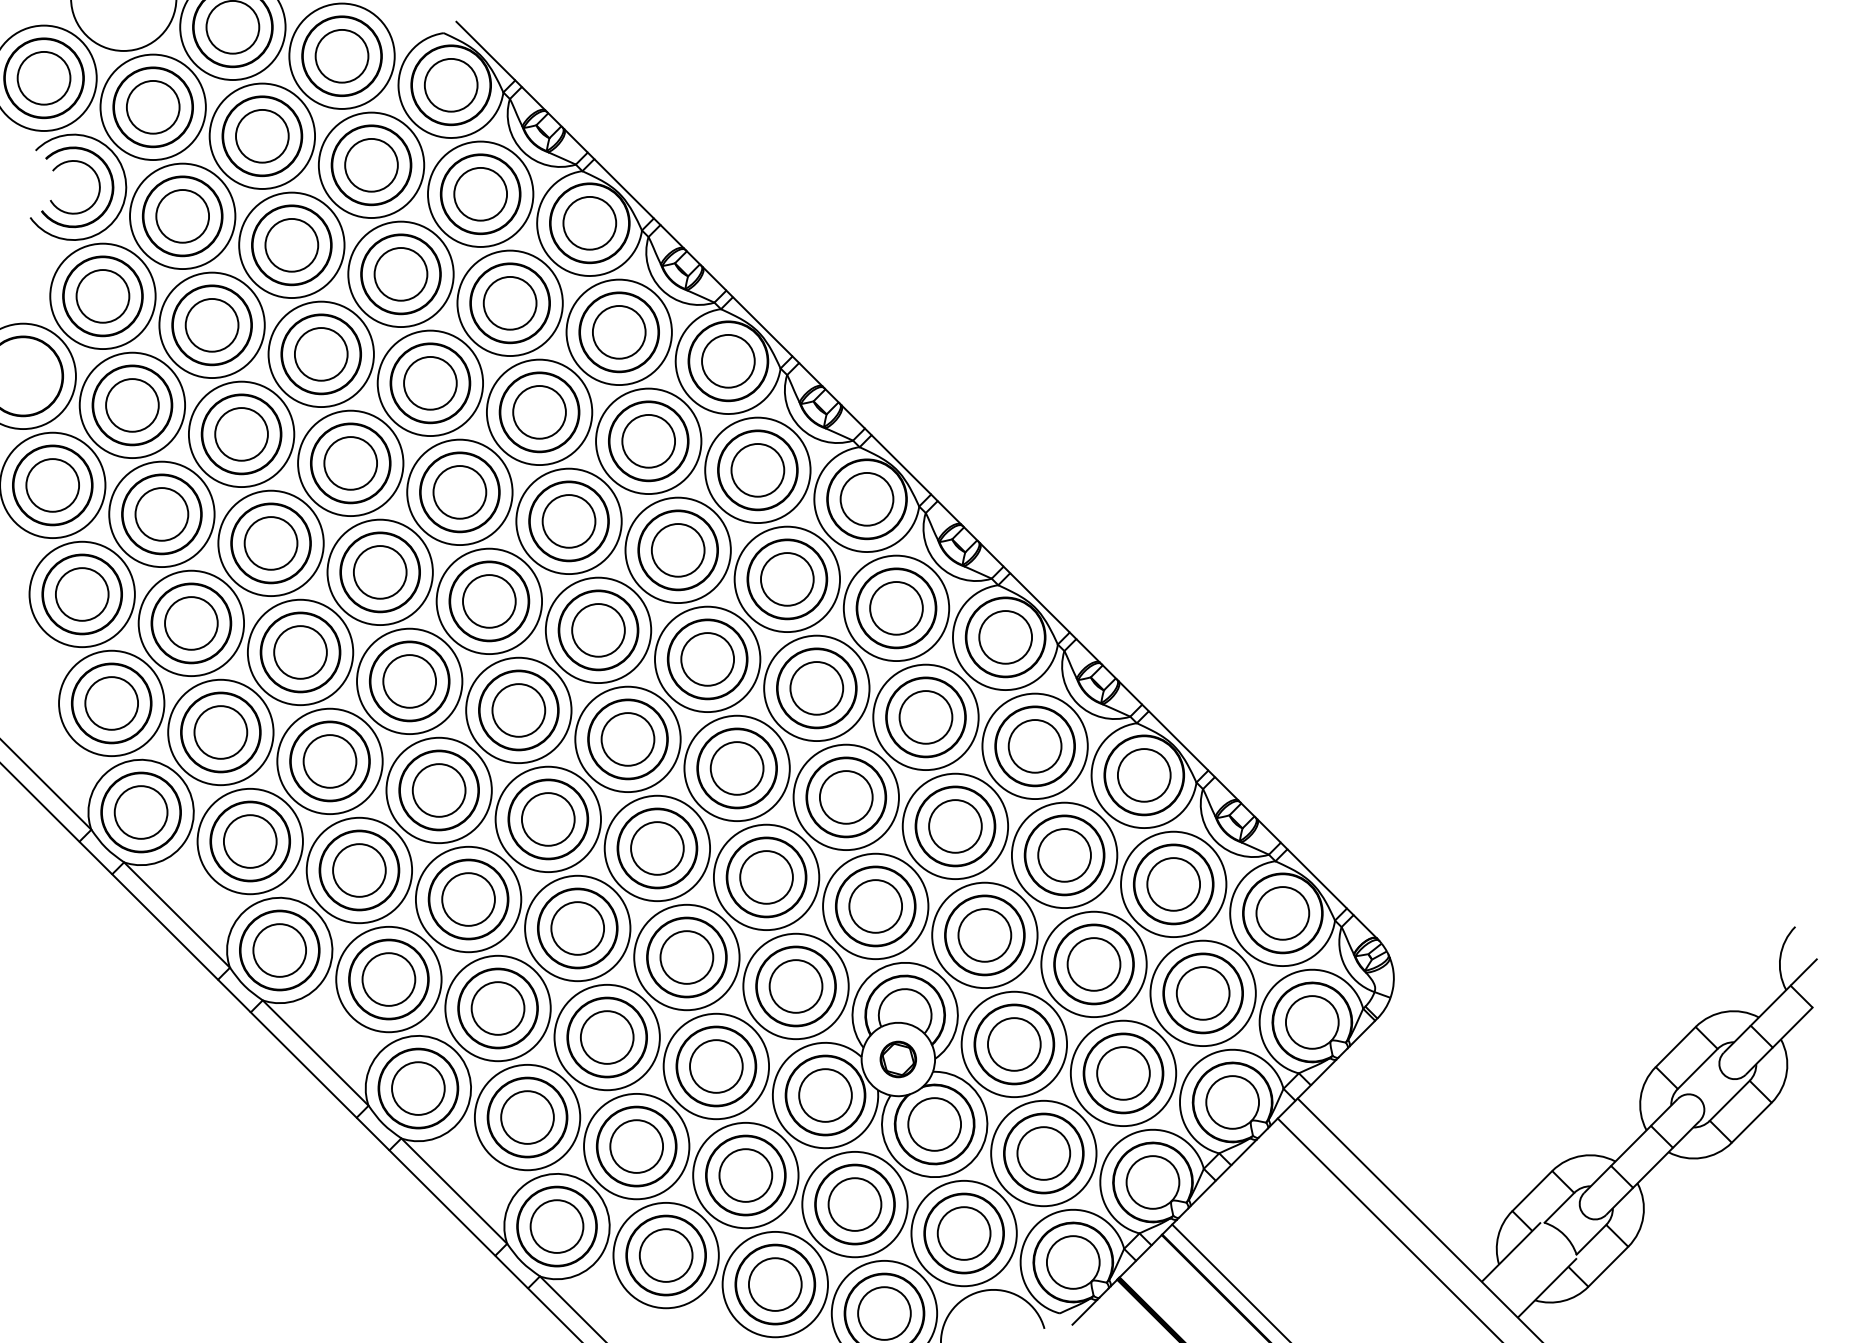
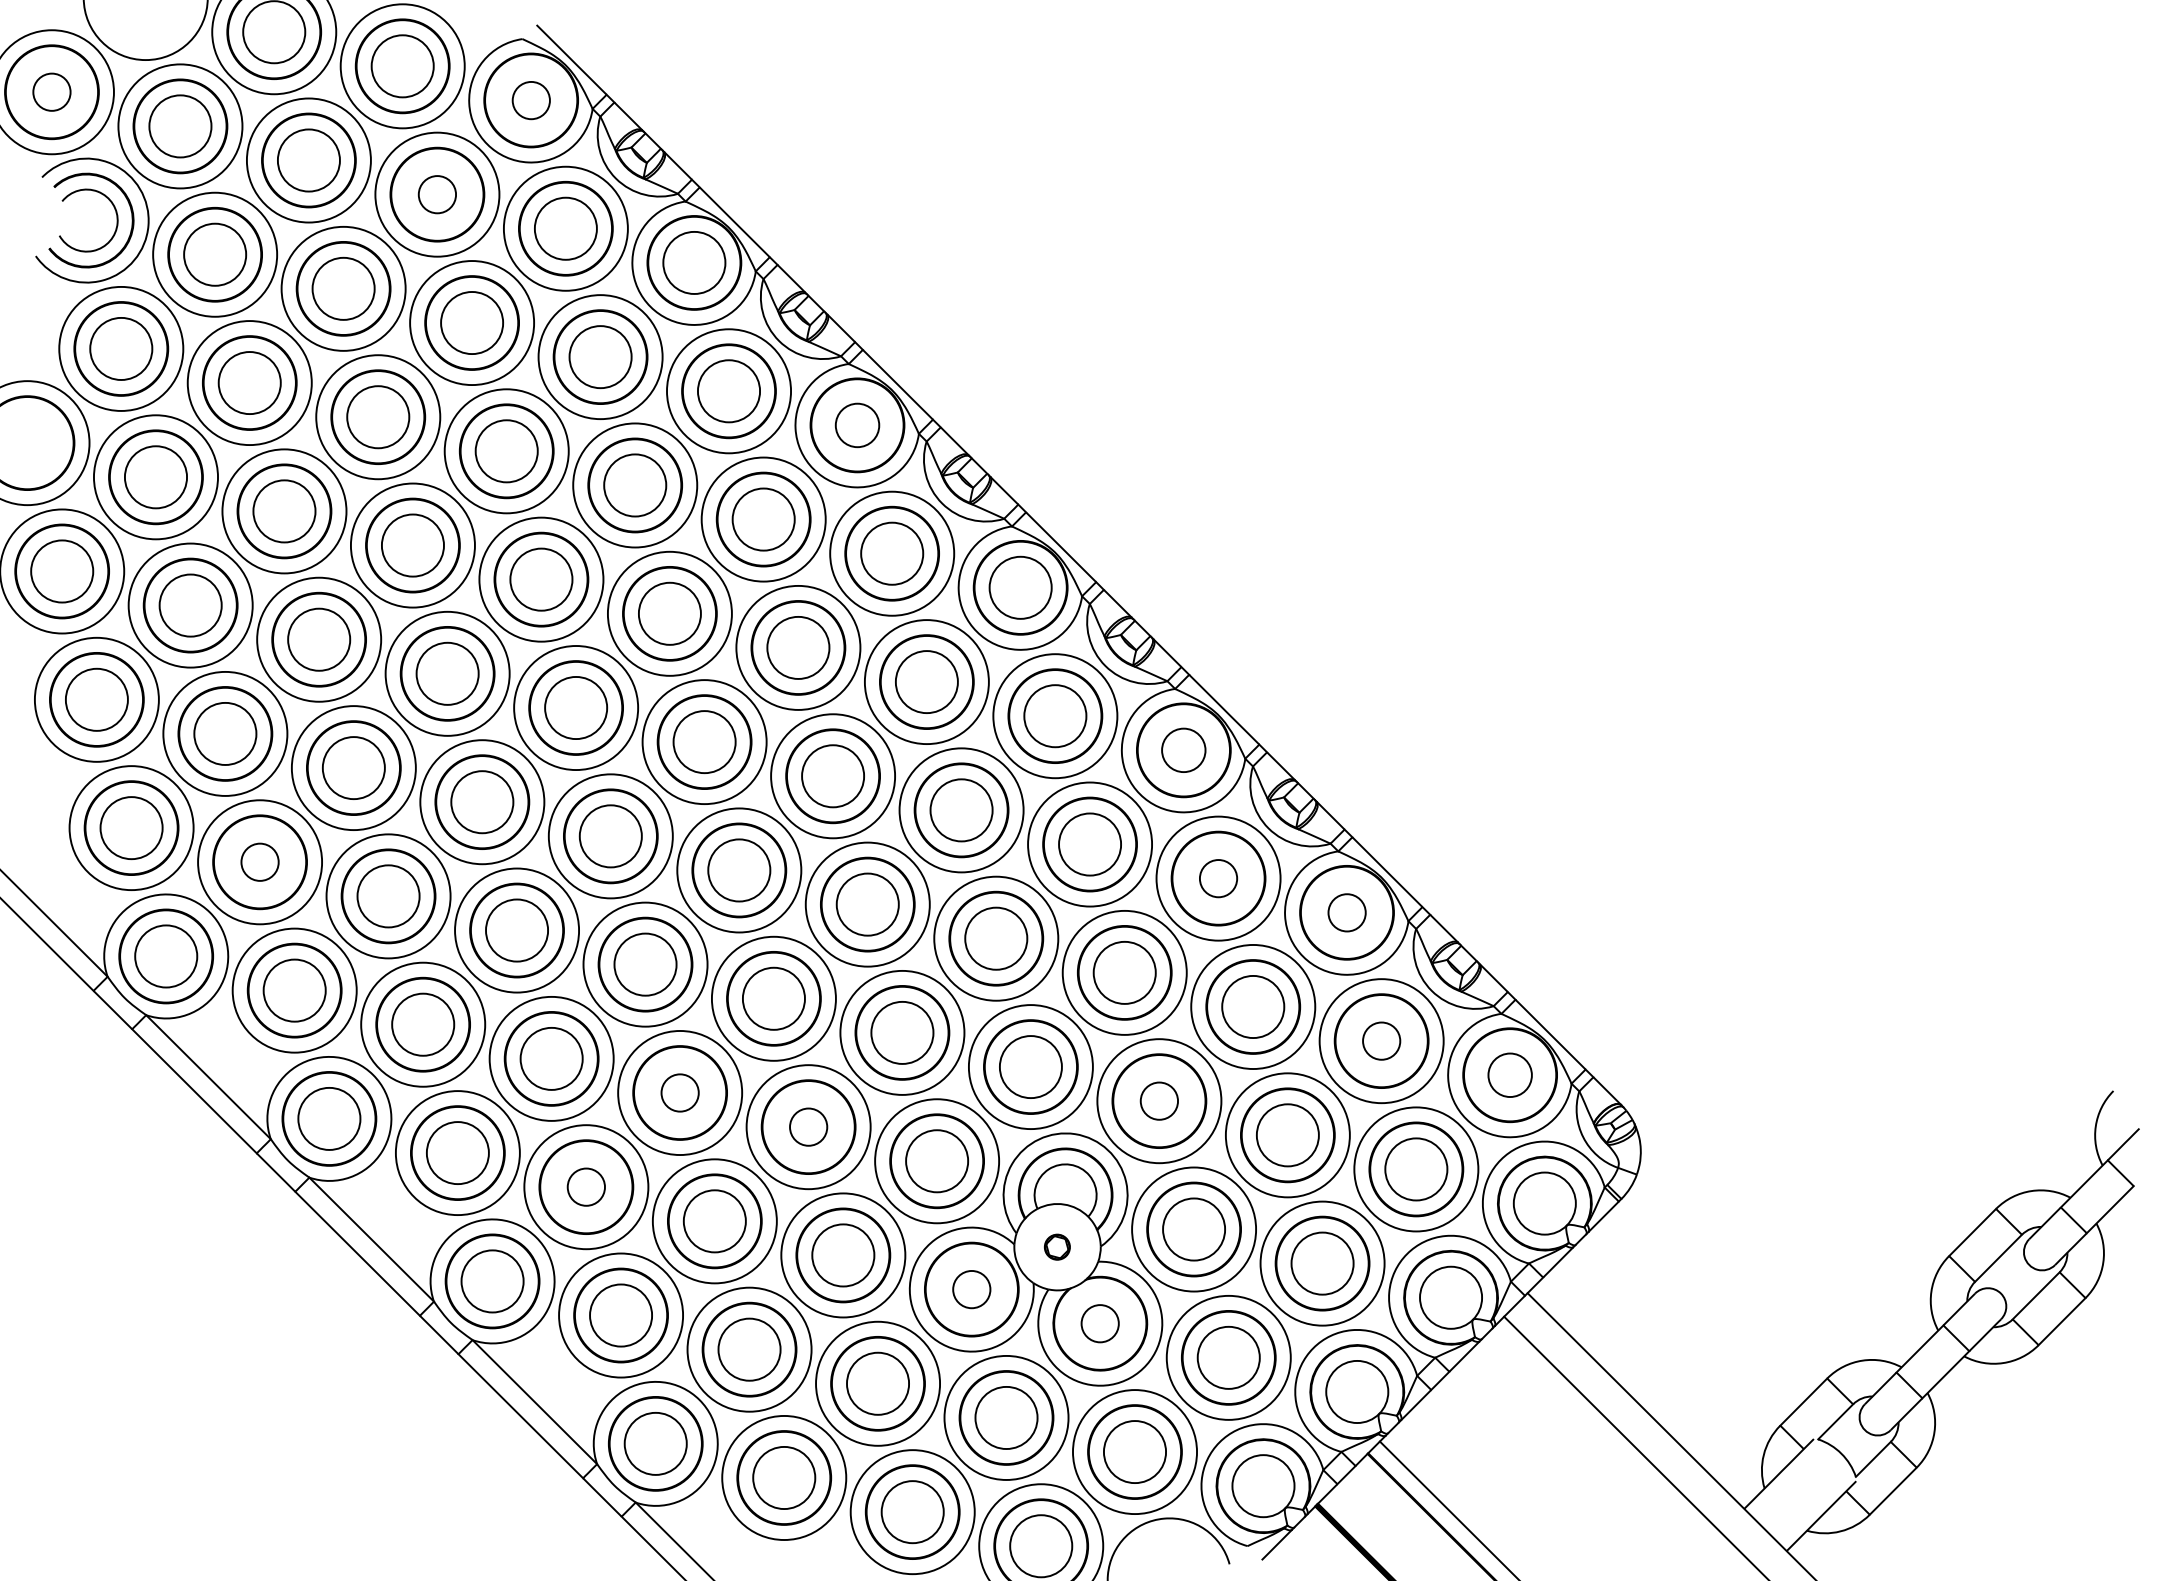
circle: (43, 77) -> (51, 91), size x0.6
circle: (451, 85) -> (531, 100), size x0.6
circle: (371, 164) -> (437, 193), size x0.6
circle: (728, 361) -> (857, 425), size x0.7
circle: (1005, 637) -> (1183, 750), size x0.7
circle: (220, 732) -> (259, 862), size x0.6
circle: (1034, 746) -> (1217, 878), size x0.6
circle: (1144, 775) -> (1347, 912), size x0.6
circle: (1173, 884) -> (1381, 1041), size x0.6
circle: (1282, 913) -> (1509, 1075), size x0.7
circle: (577, 928) -> (679, 1093), size x0.6
circle: (984, 935) -> (1158, 1101), size x0.6
circle: (686, 957) -> (808, 1127), size x0.6
circle: (497, 1008) -> (585, 1187), size x0.6
part: (897, 1059) -> (1056, 1247), size x0.6
circle: (825, 1095) -> (971, 1289), size x0.6
circle: (934, 1124) -> (1100, 1323), size x0.6

